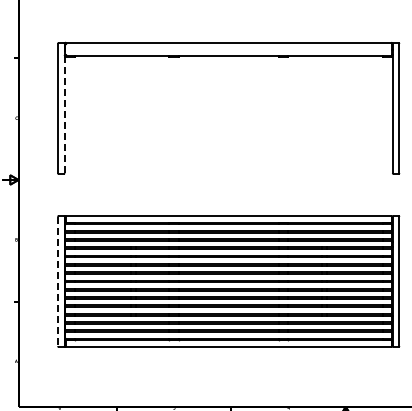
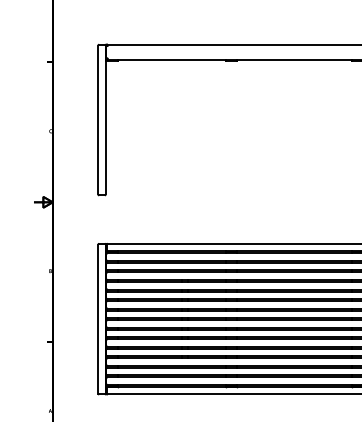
line: (64, 108) -> (105, 120), dashed -> solid
line: (57, 281) -> (97, 319), dashed -> solid

